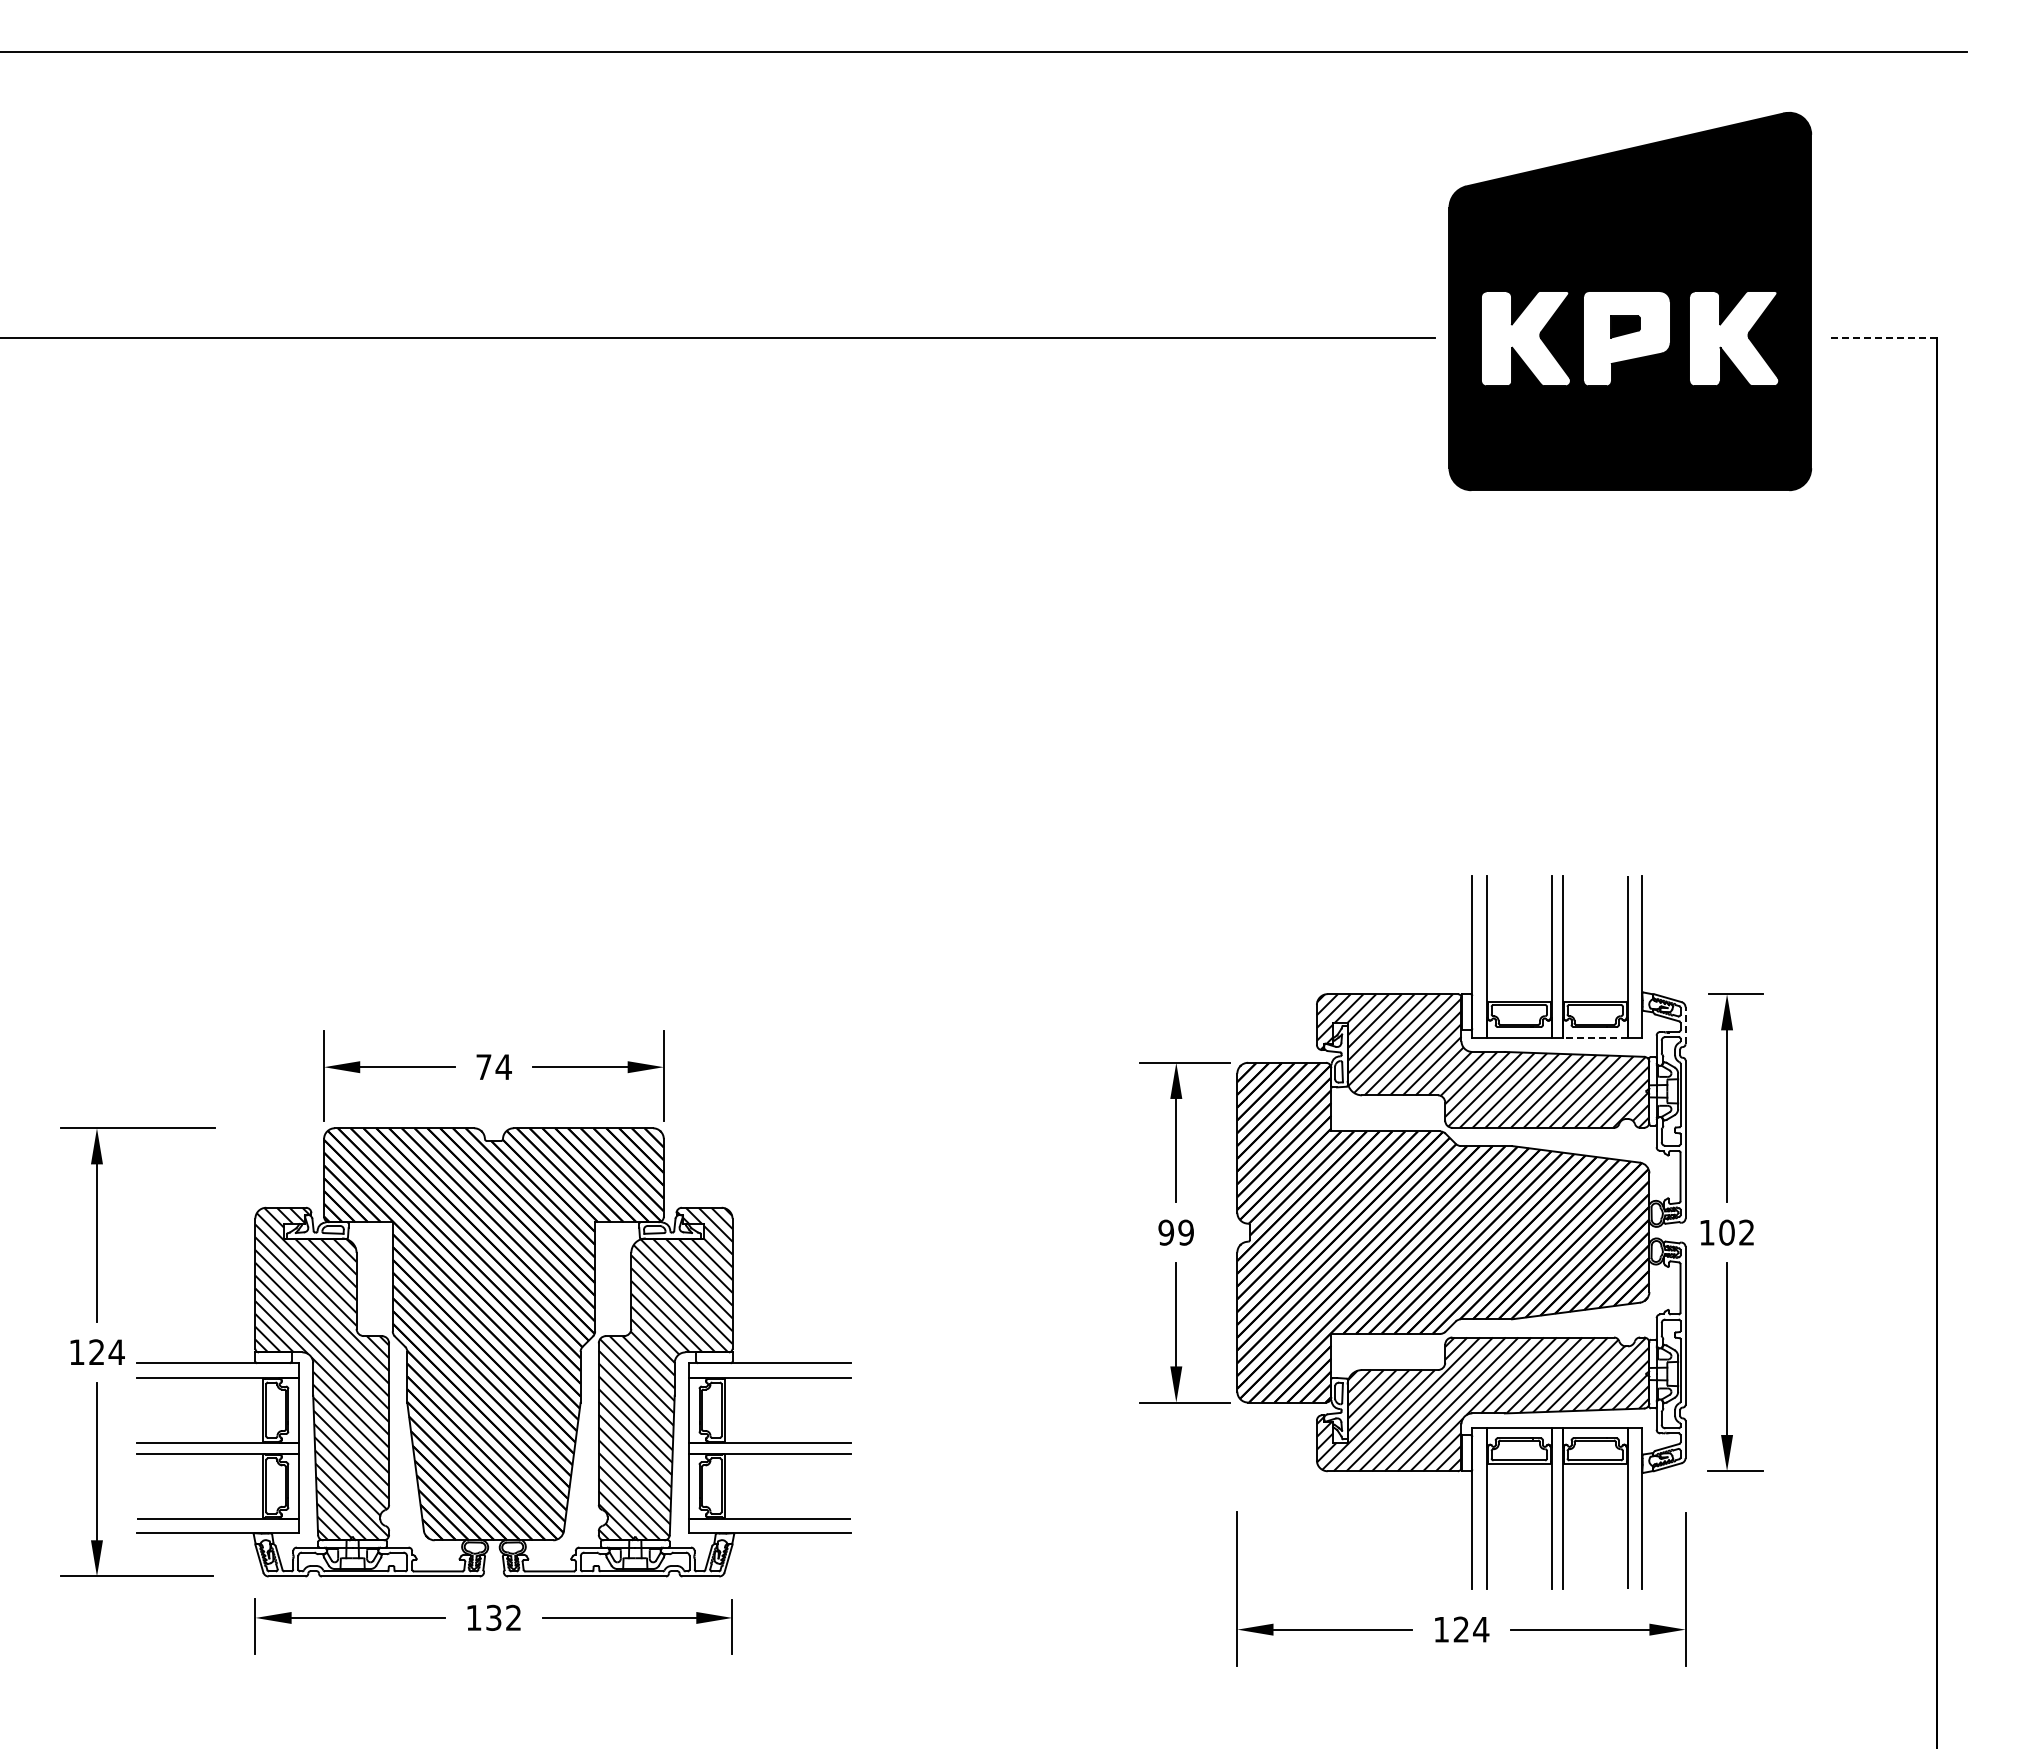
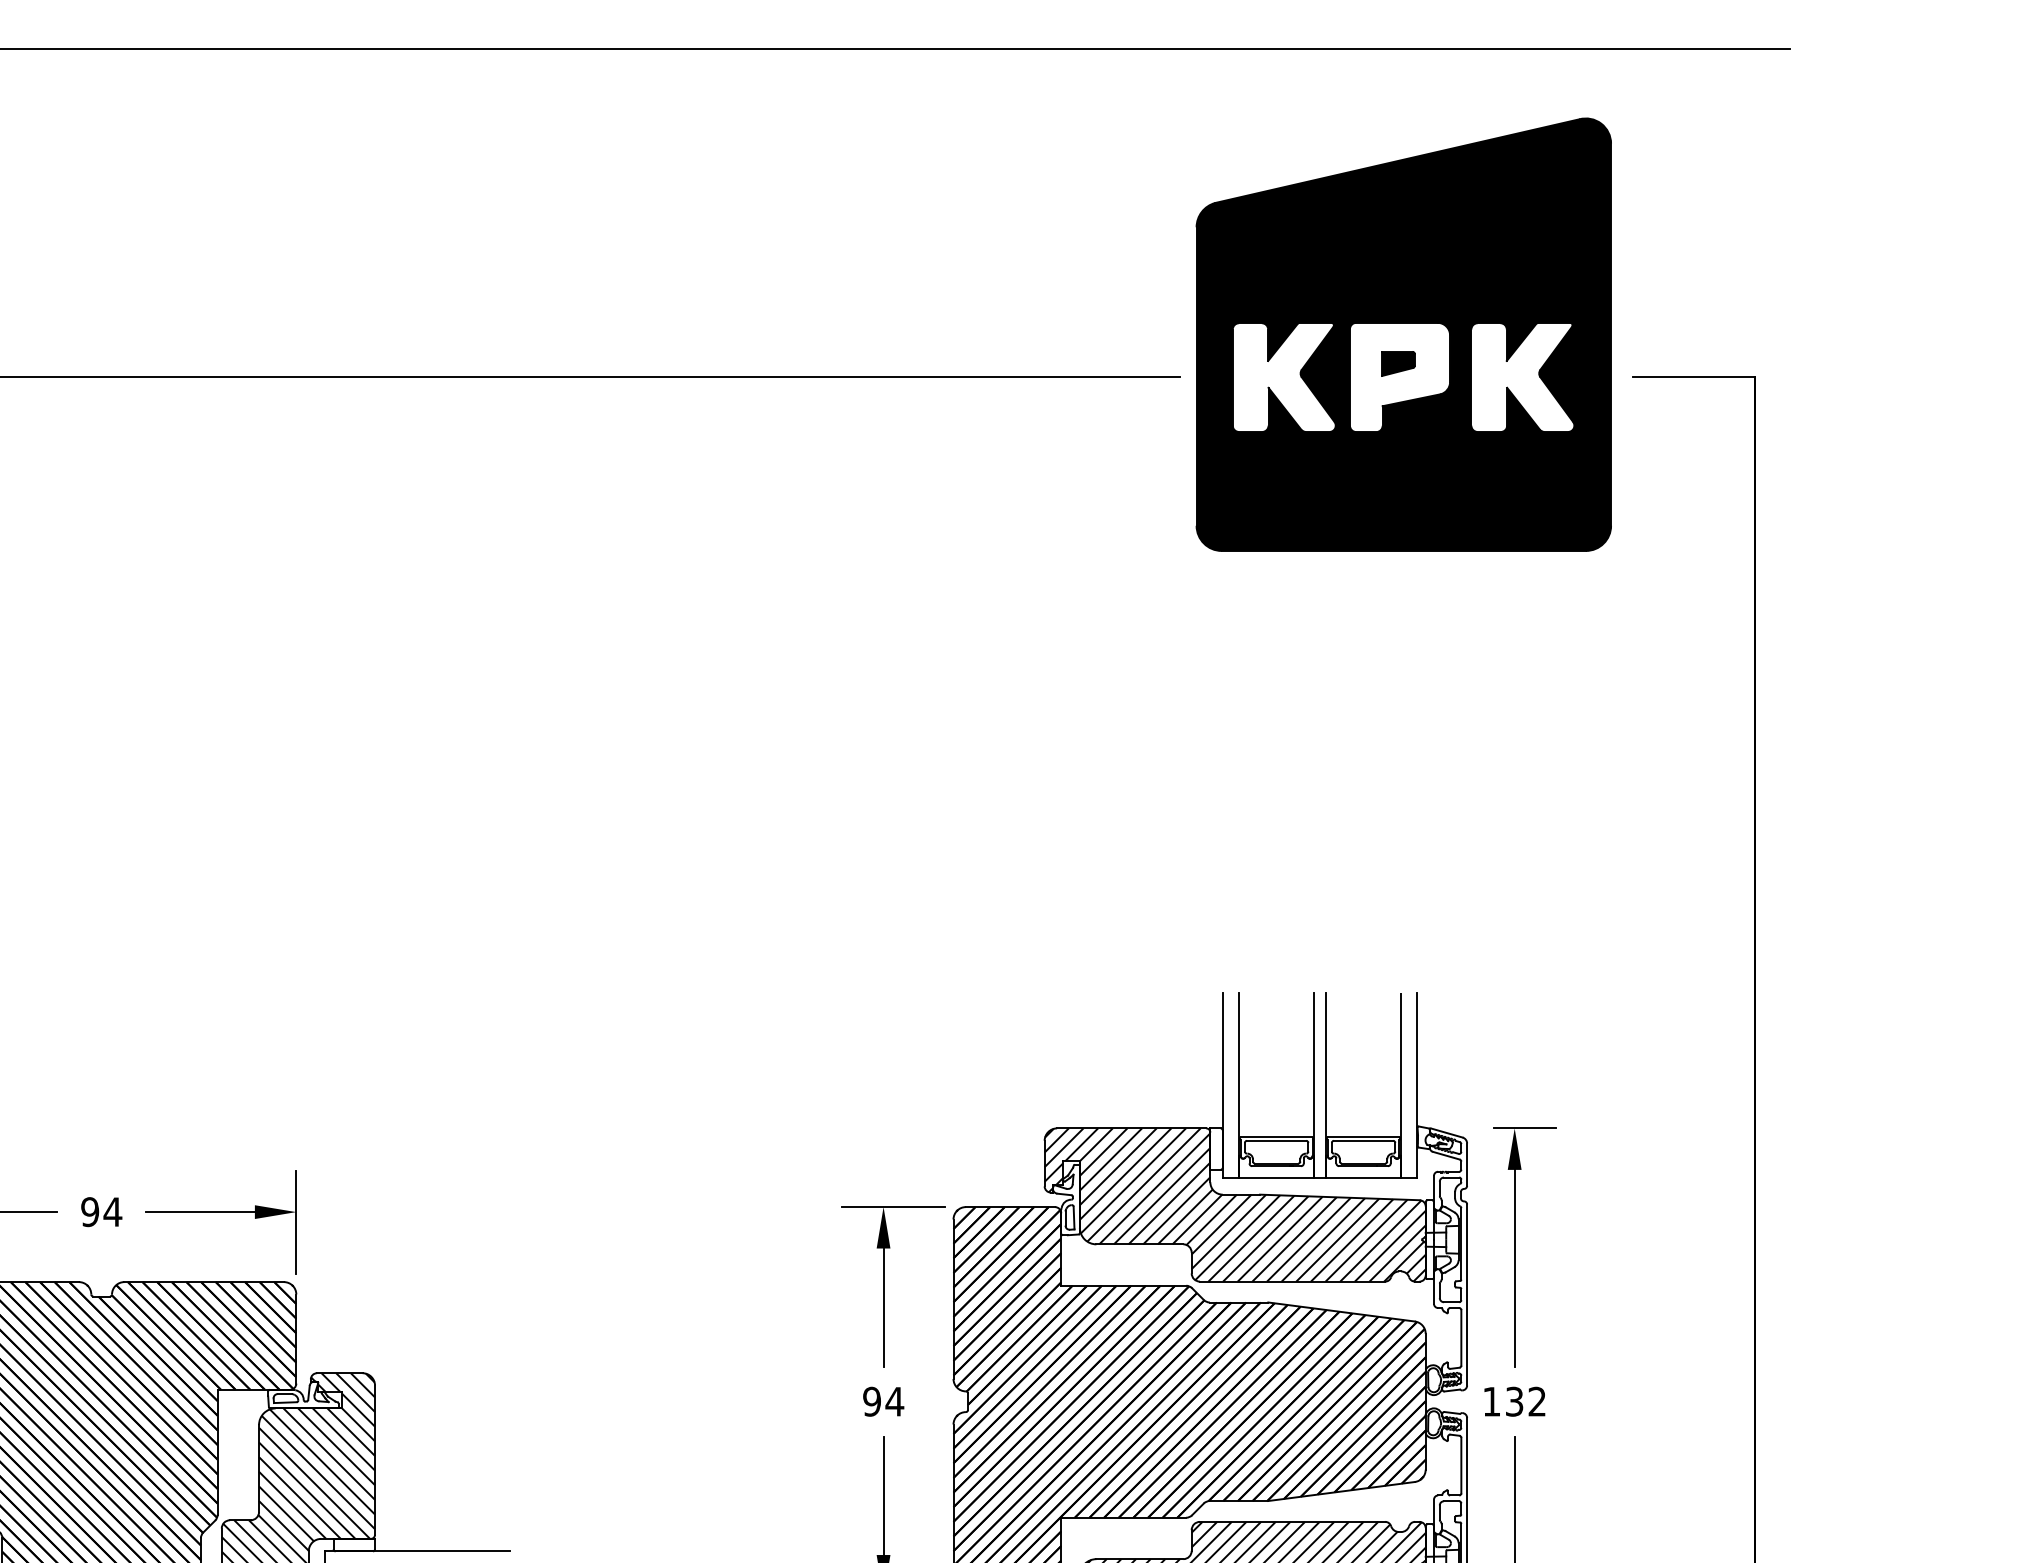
line: (1883, 338) -> (1693, 377), dashed -> solid
line: (1685, 1025) -> (1467, 1164), dashed -> solid
line: (1595, 1037) -> (1363, 1178), dashed -> solid
text: (483, 1067) -> (89, 1212), 74 -> 94
text: (1185, 1232) -> (894, 1401), 99 -> 94
text: (1726, 1232) -> (1514, 1401), 102 -> 132

